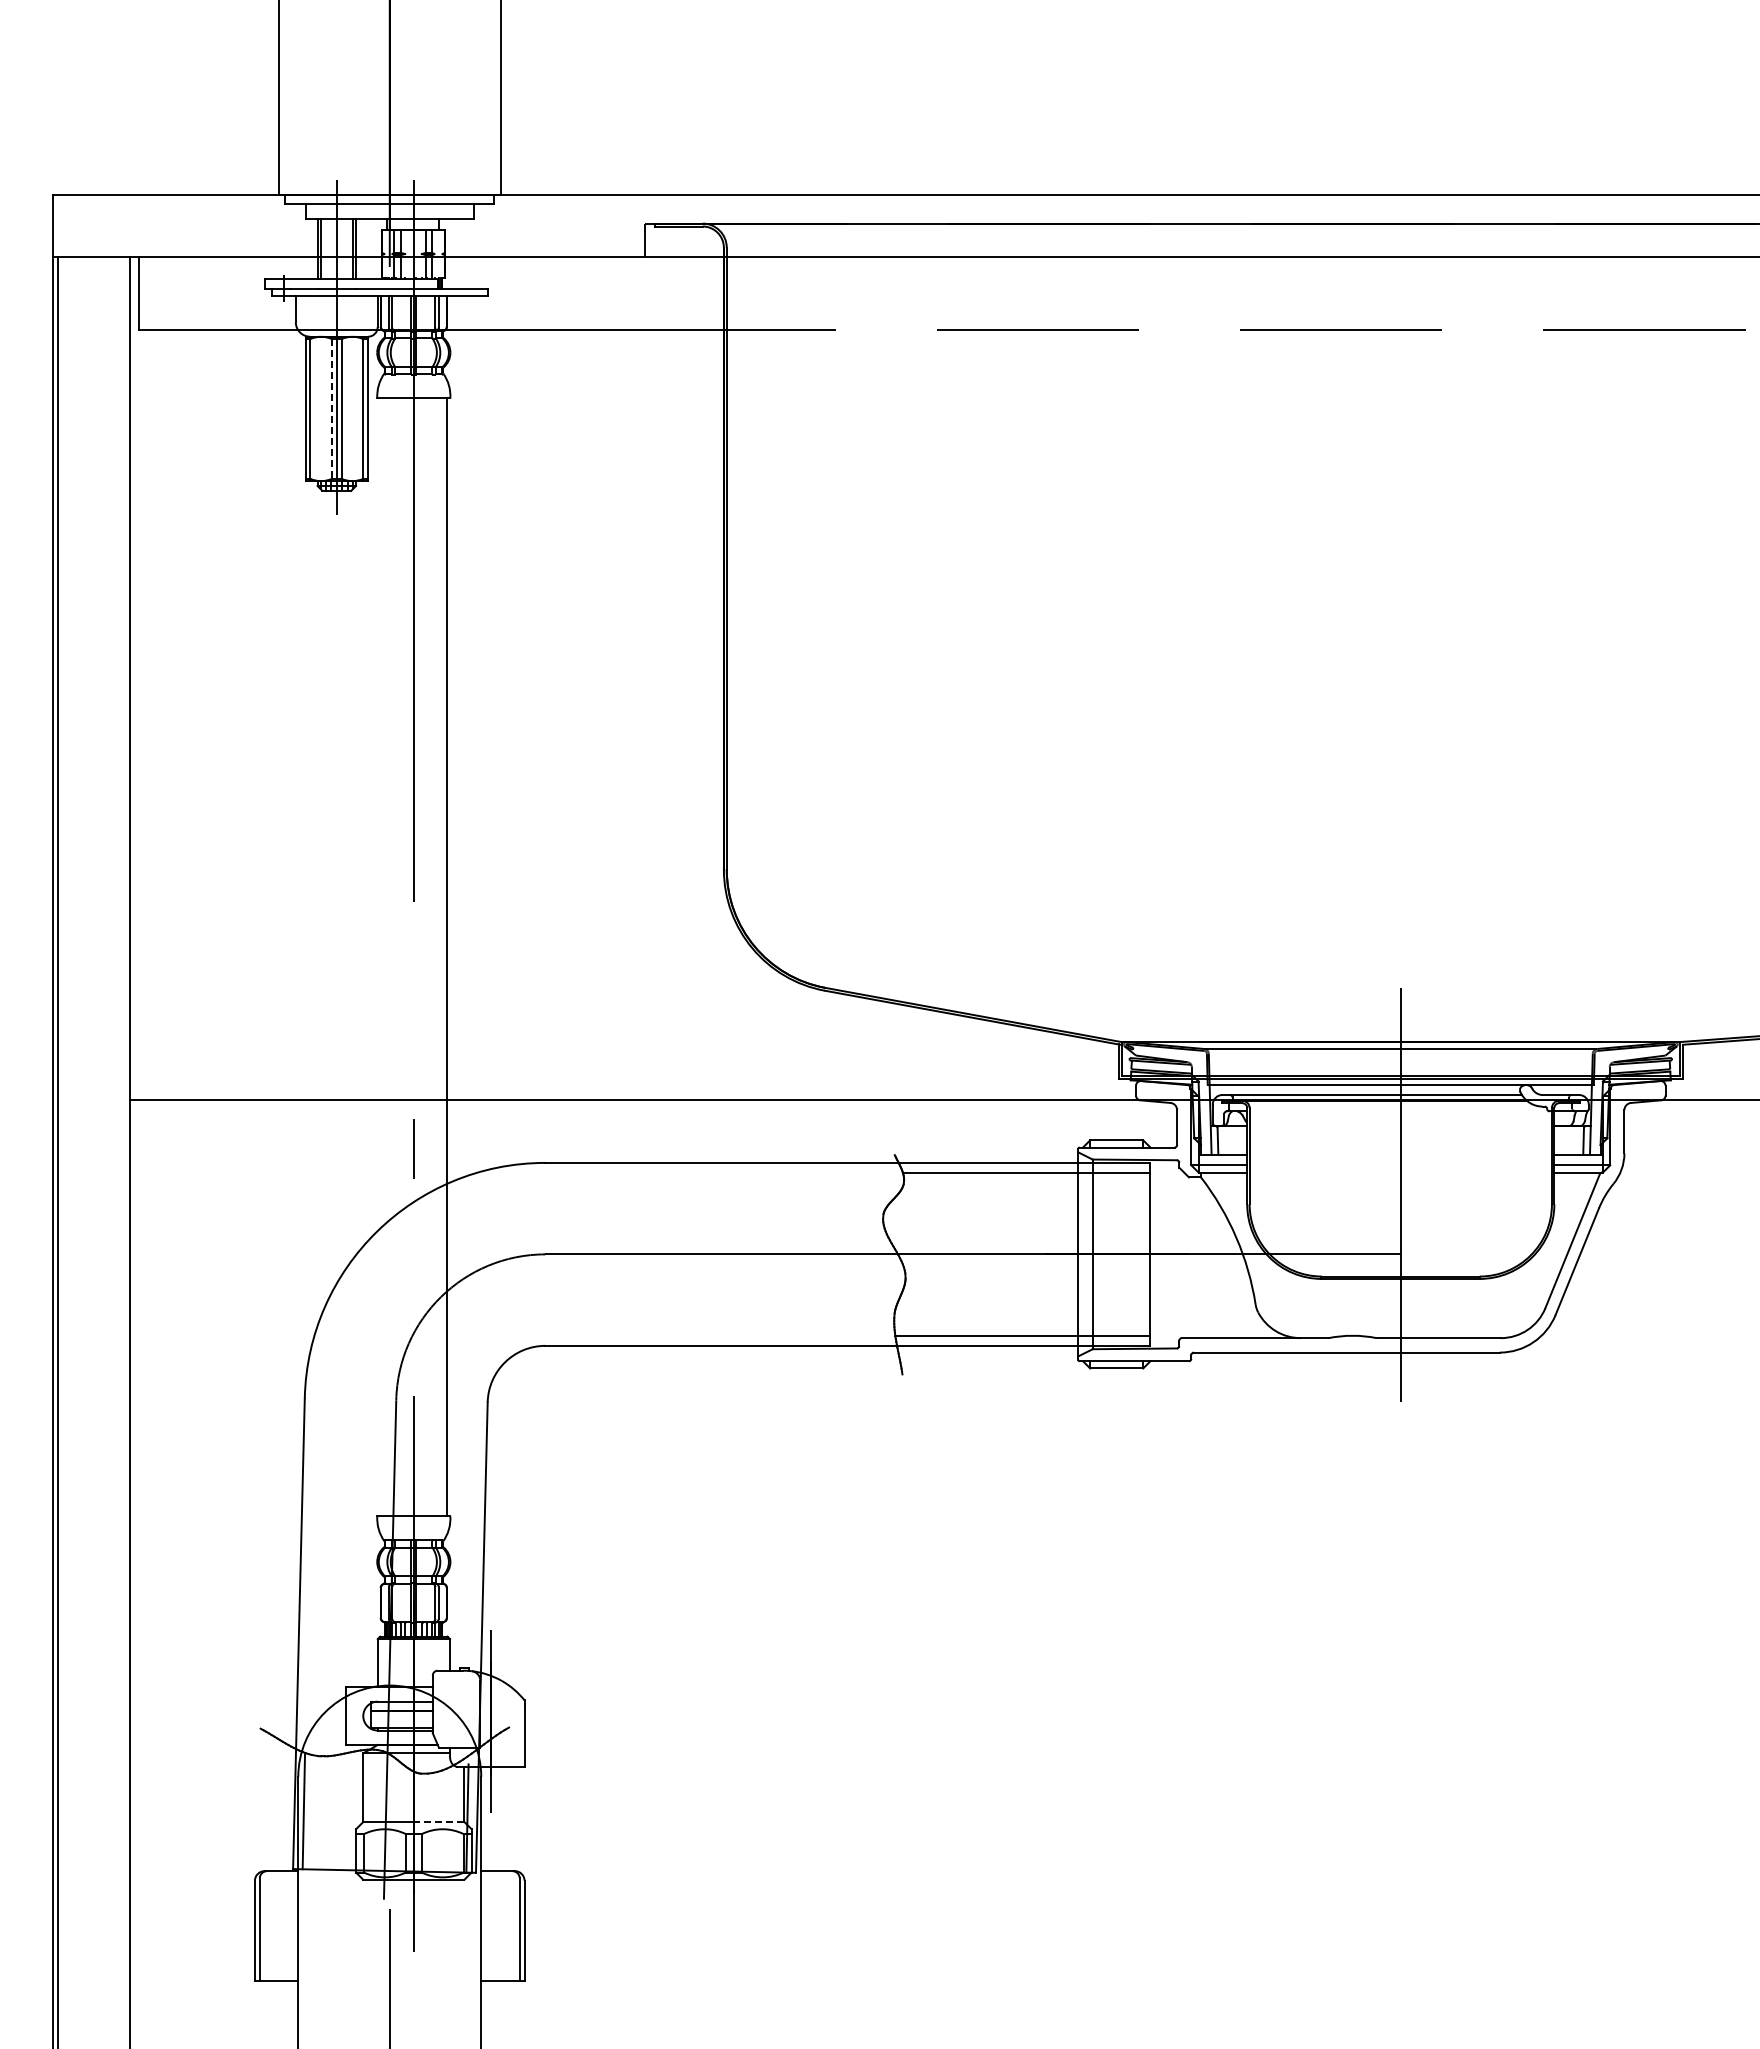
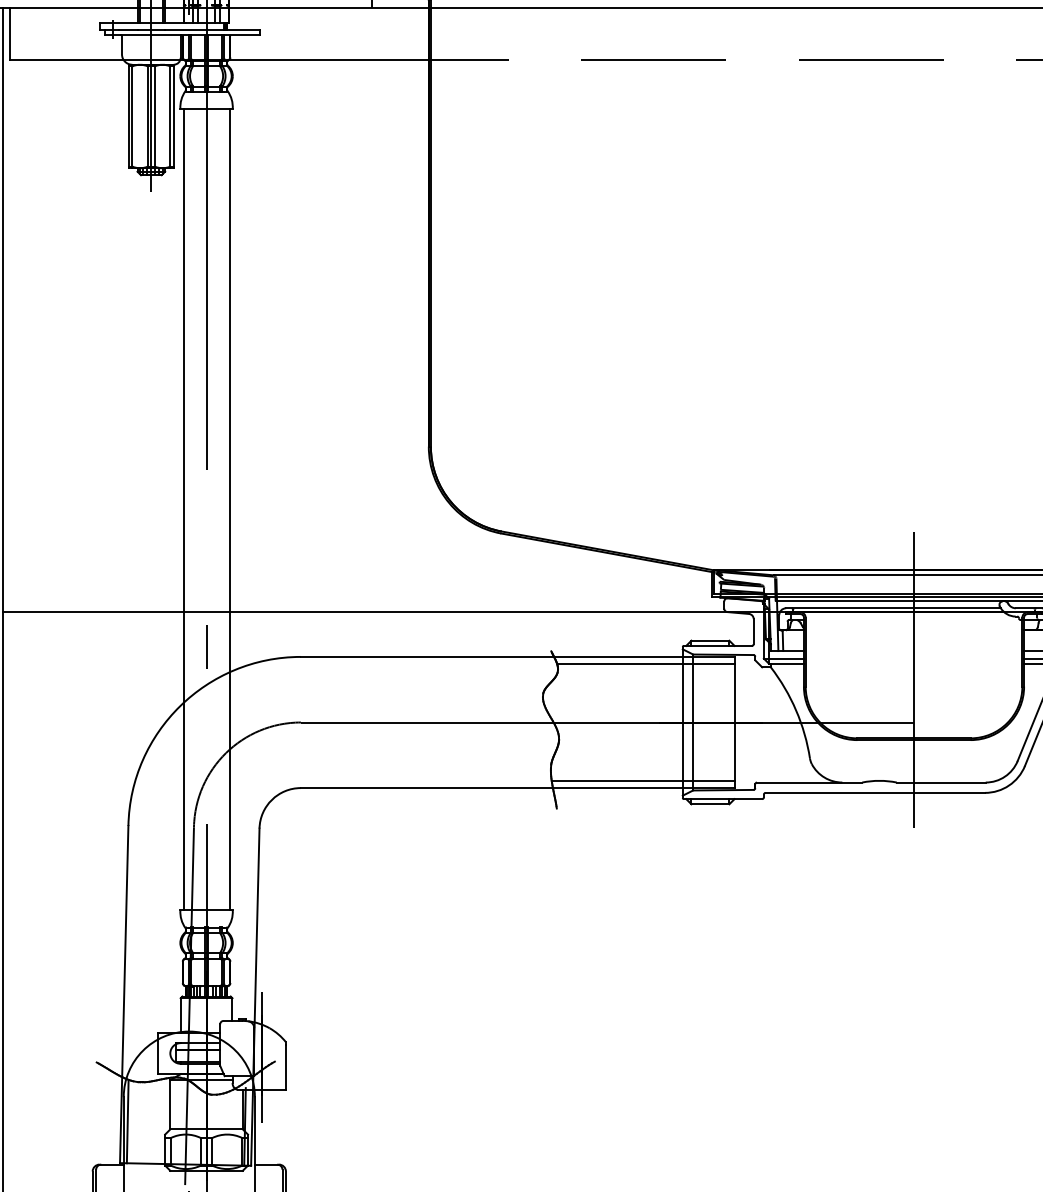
line: (332, 408) -> (148, 116), dashed -> solid
line: (382, 957) -> (184, 509), added
line: (438, 1822) -> (224, 1129), dashed -> solid

